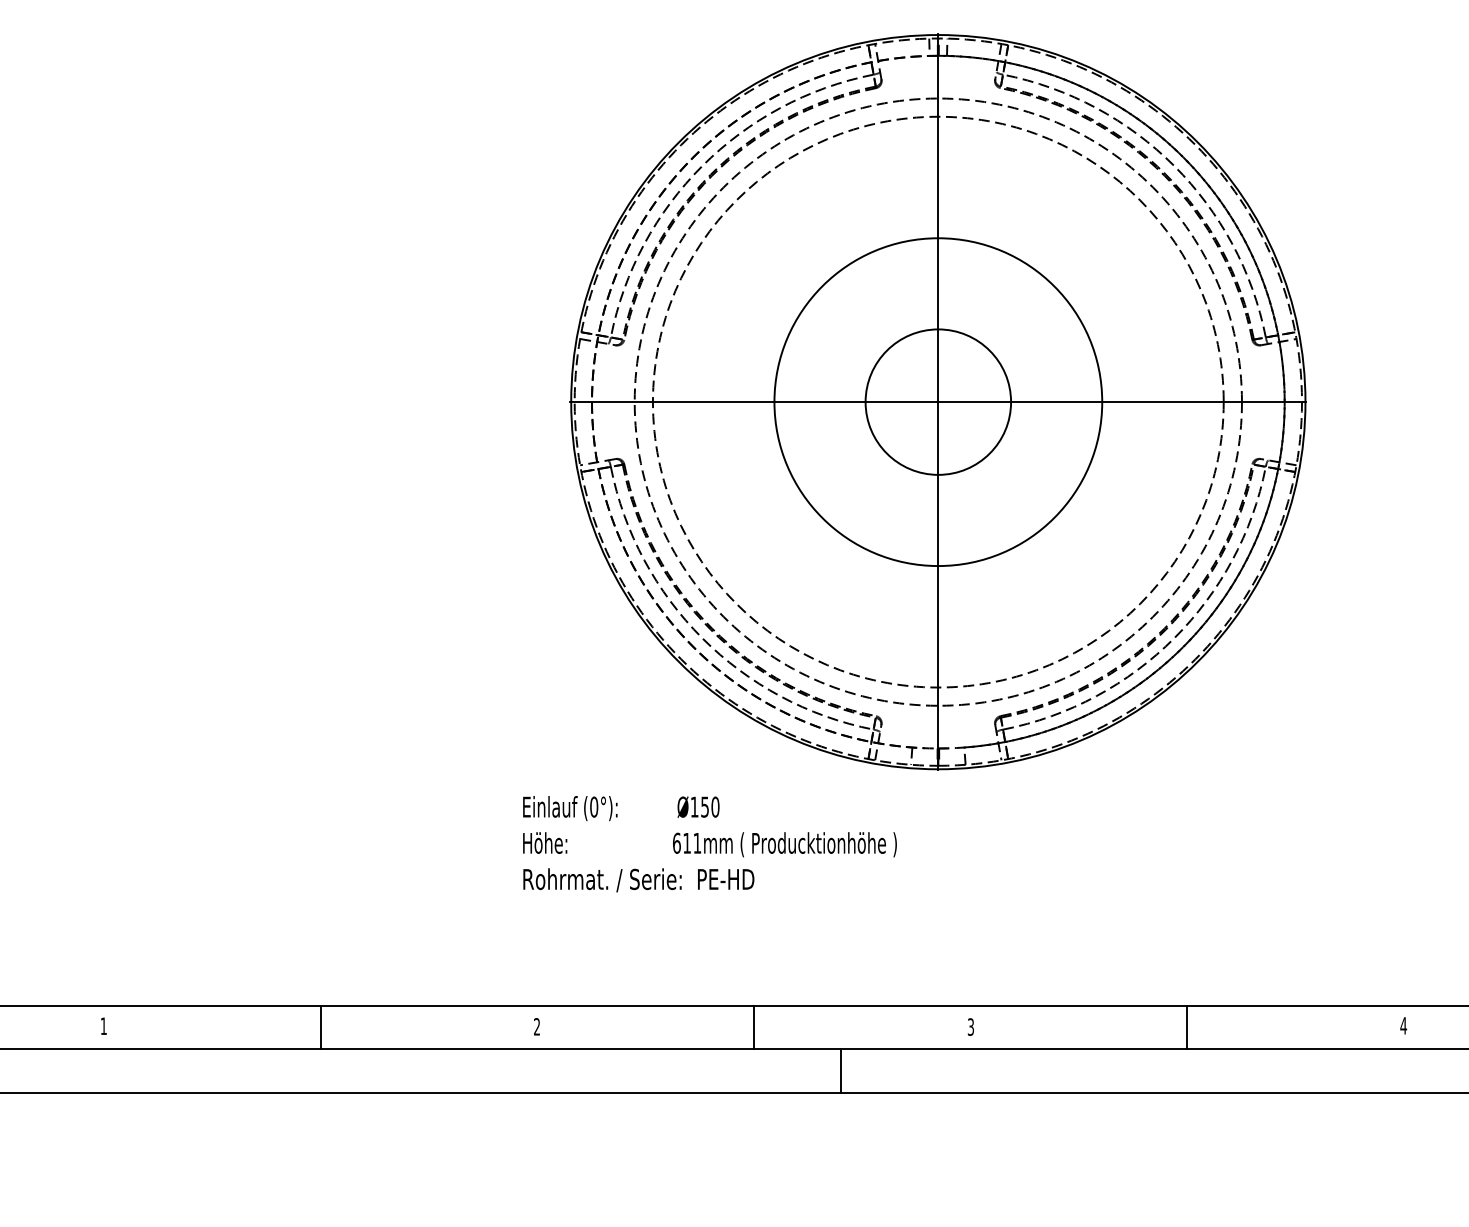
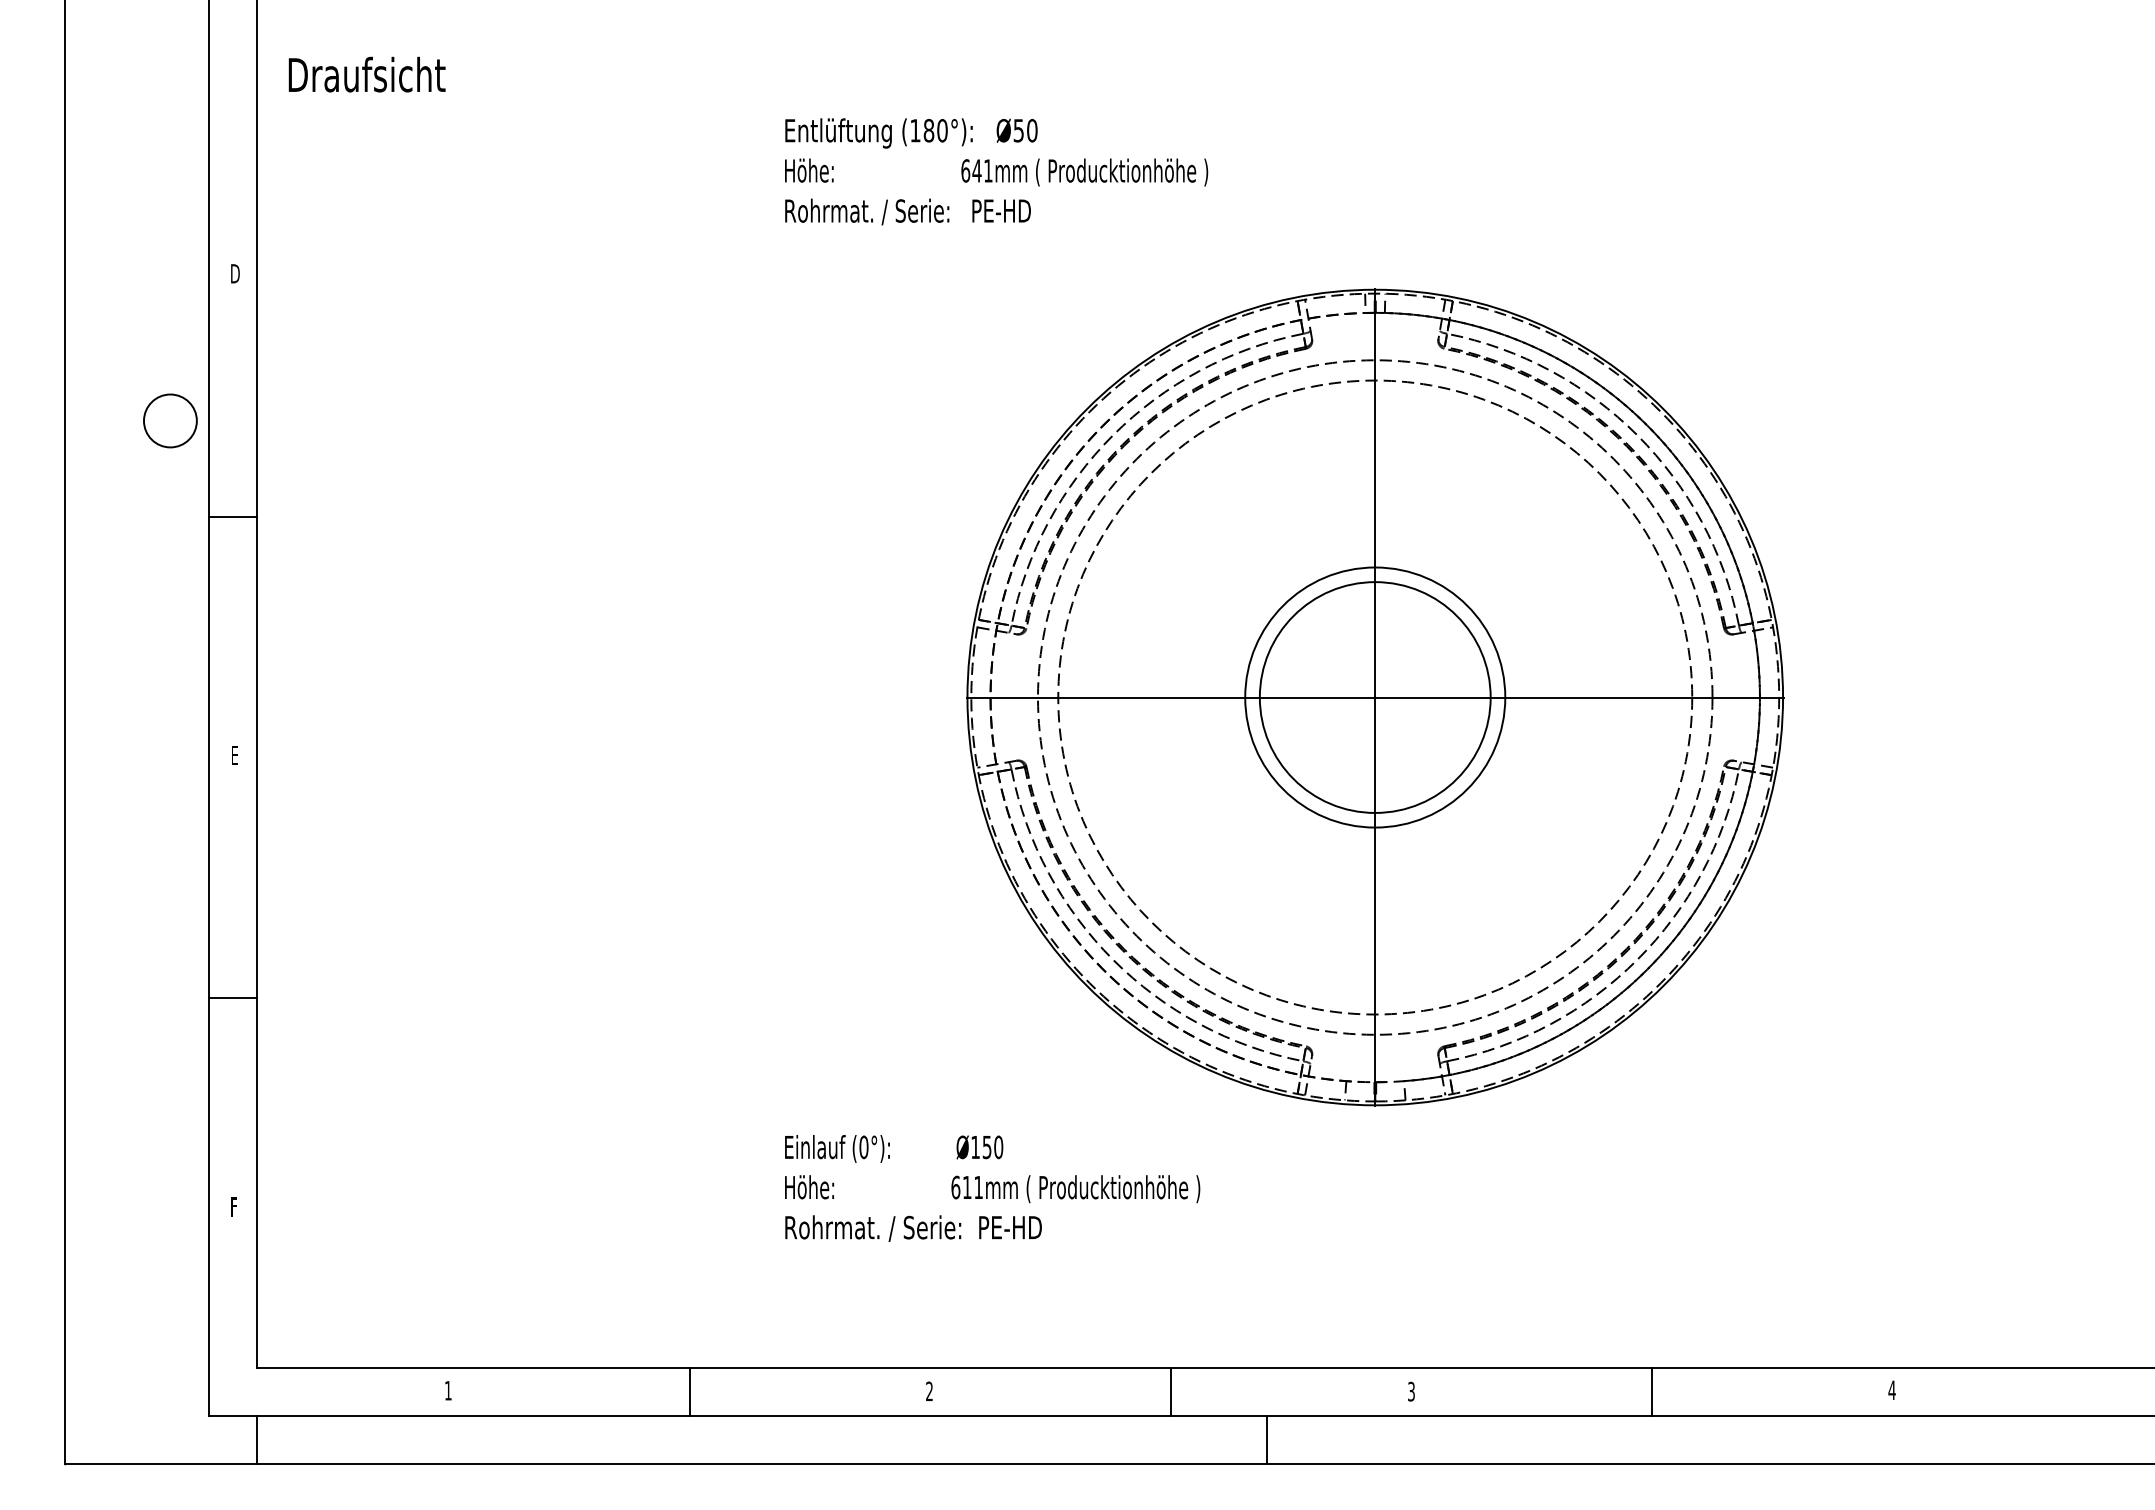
circle: (937, 402) -> (1374, 697), size x1.43
circle: (938, 402) -> (1375, 697), size x0.71
text: (709, 844) -> (992, 1188), moved

